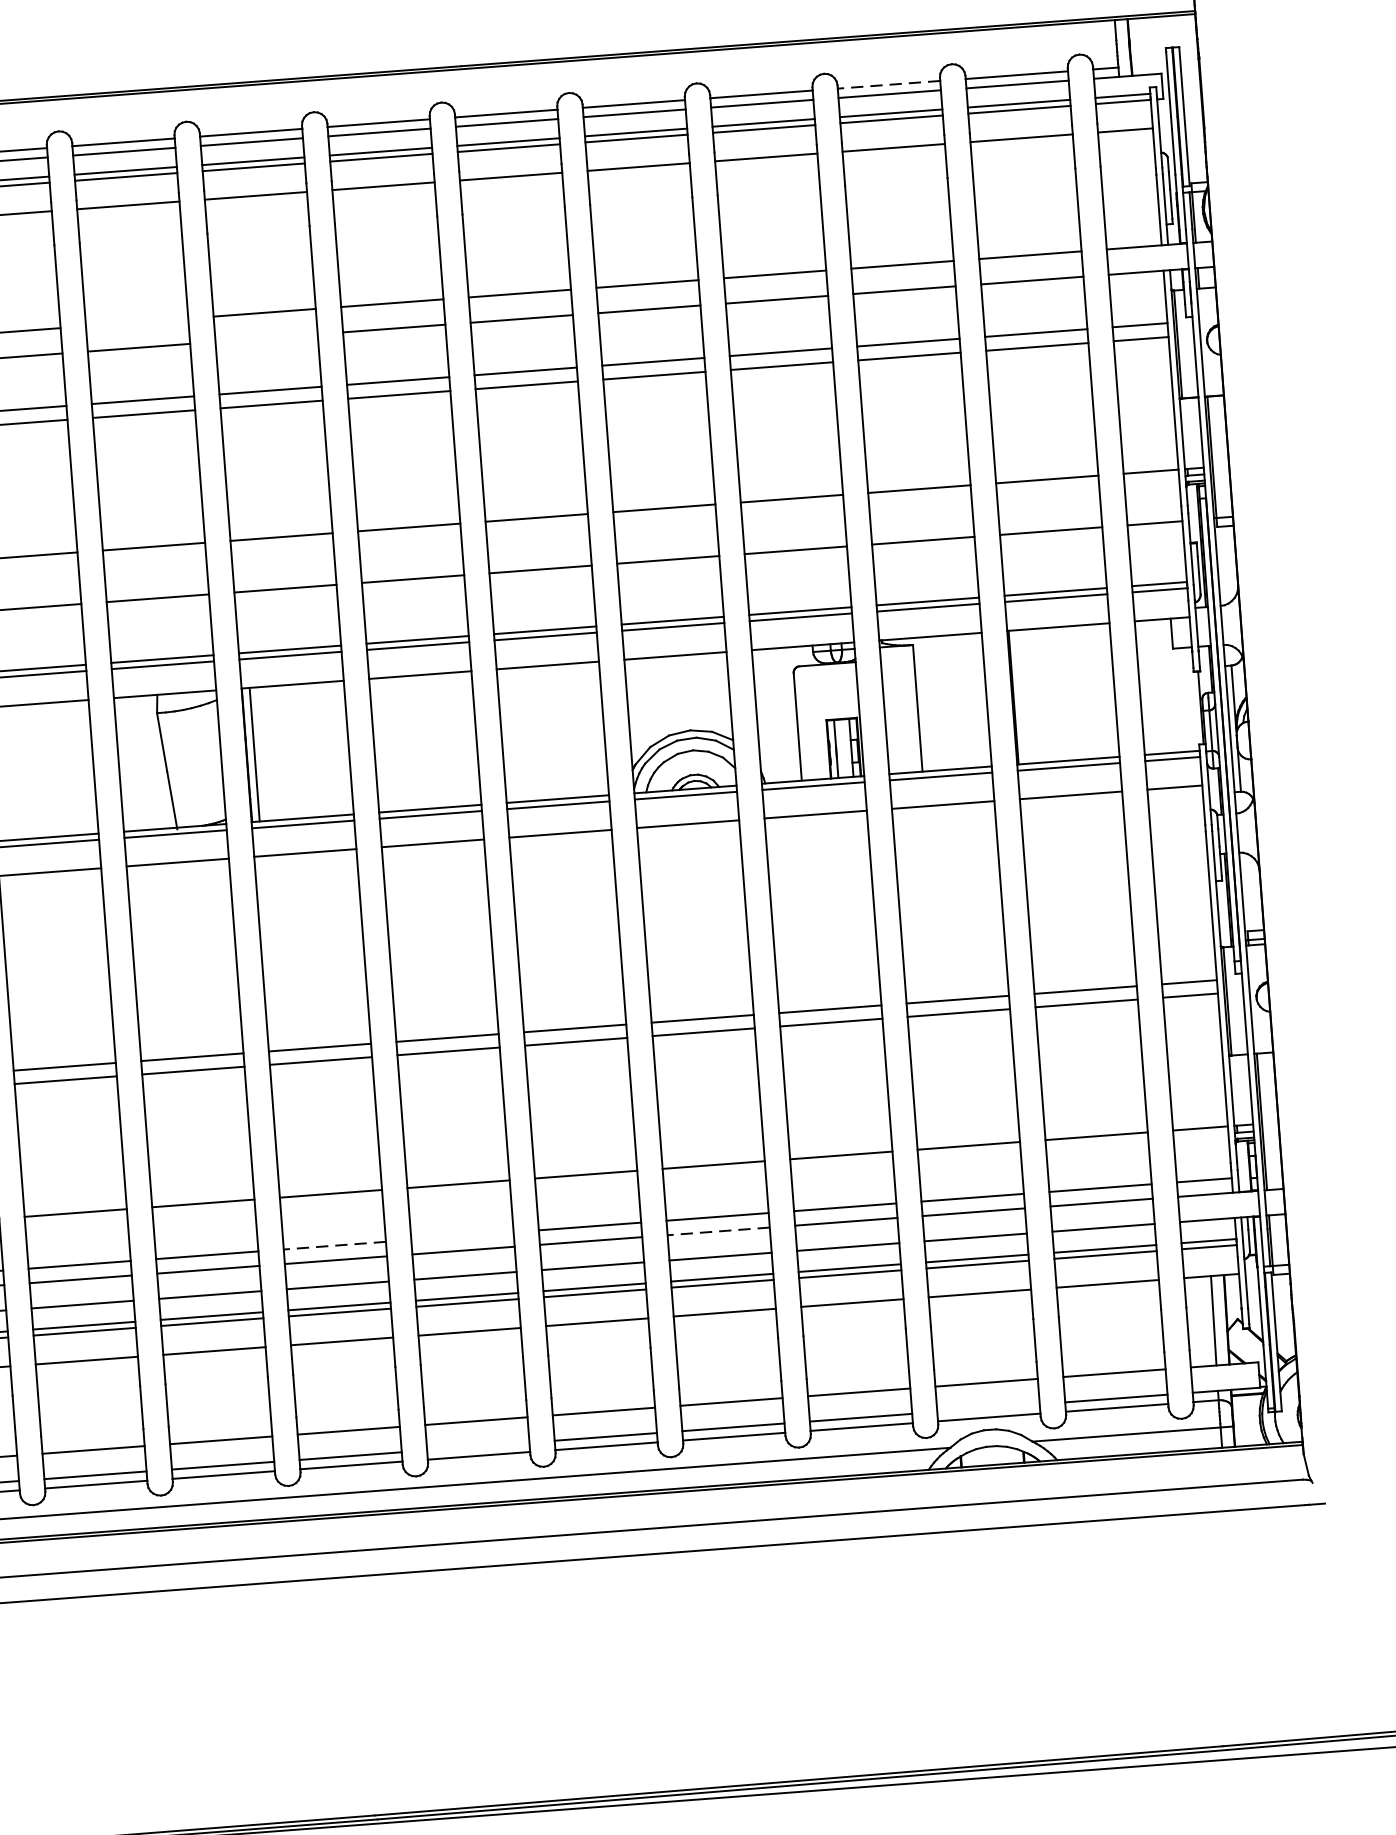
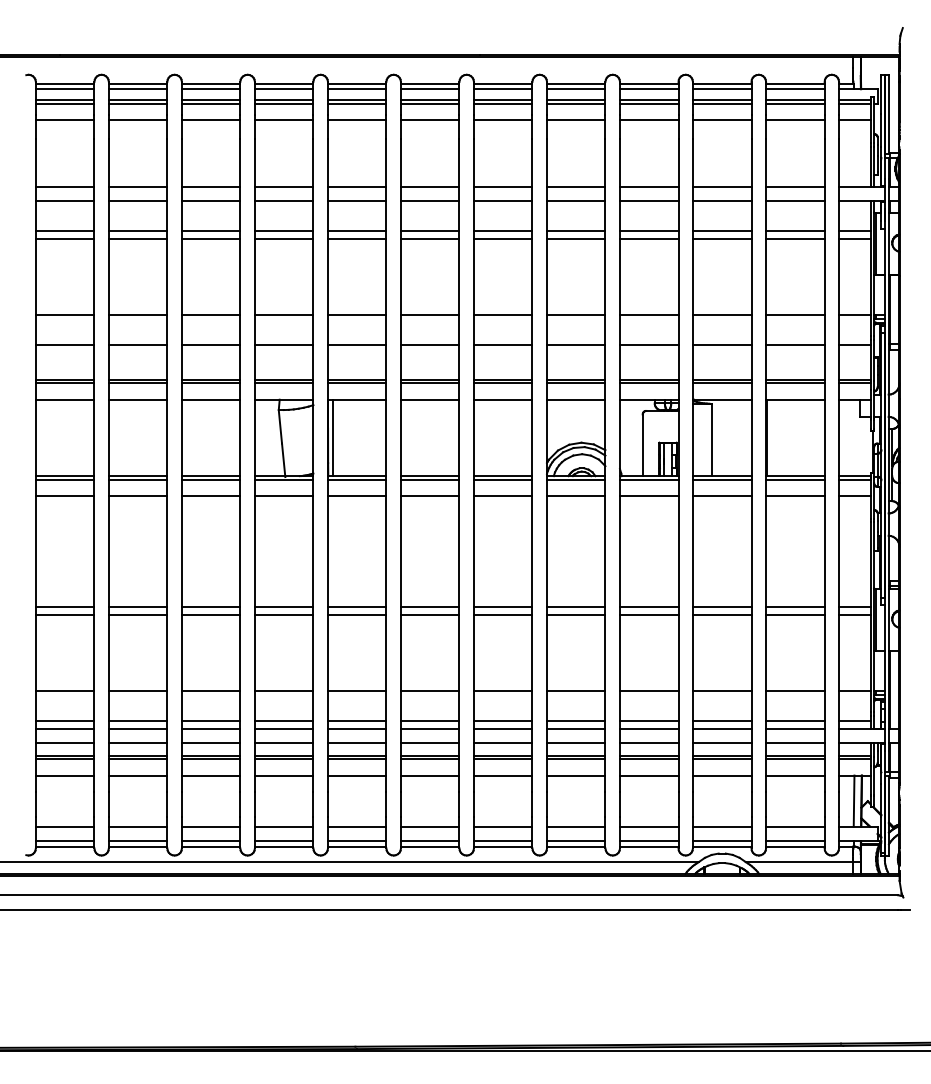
line: (887, 84) -> (721, 83), dashed -> solid
line: (135, 321) -> (283, 186), added
line: (265, 338) -> (356, 201), added
line: (717, 1232) -> (575, 729), dashed -> solid
line: (461, 1235) -> (429, 720), added
line: (333, 1245) -> (356, 720), dashed -> solid
line: (987, 1408) -> (721, 841), added
line: (477, 1447) -> (429, 841), added

